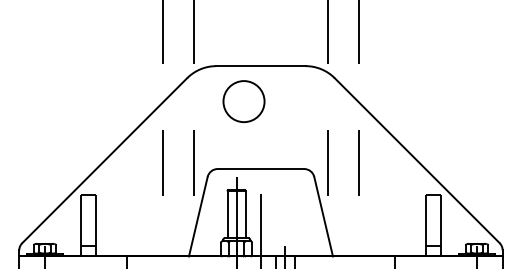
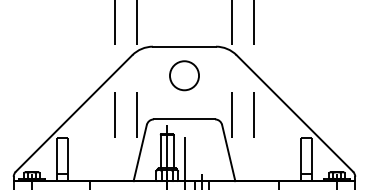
circle: (244, 101) -> (184, 75), moved

